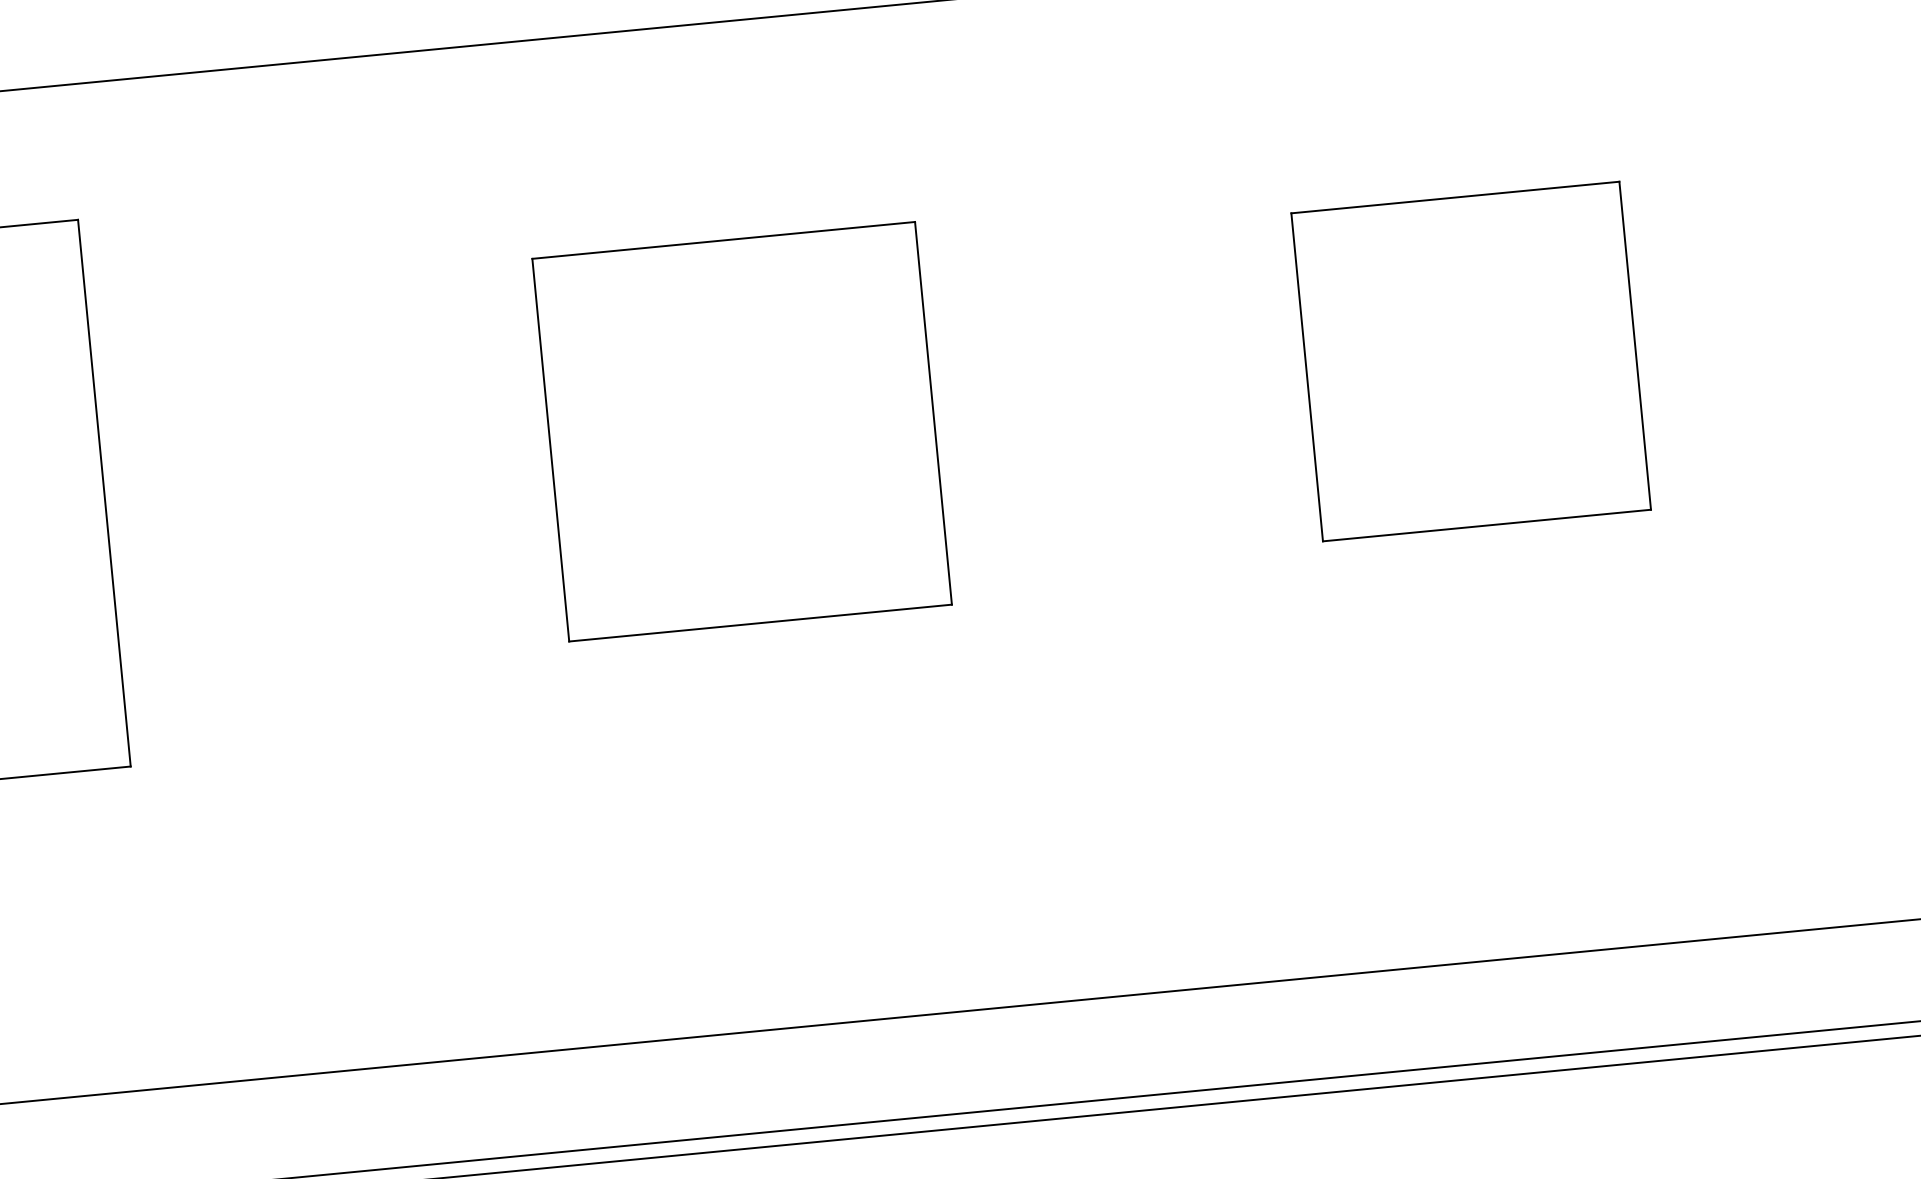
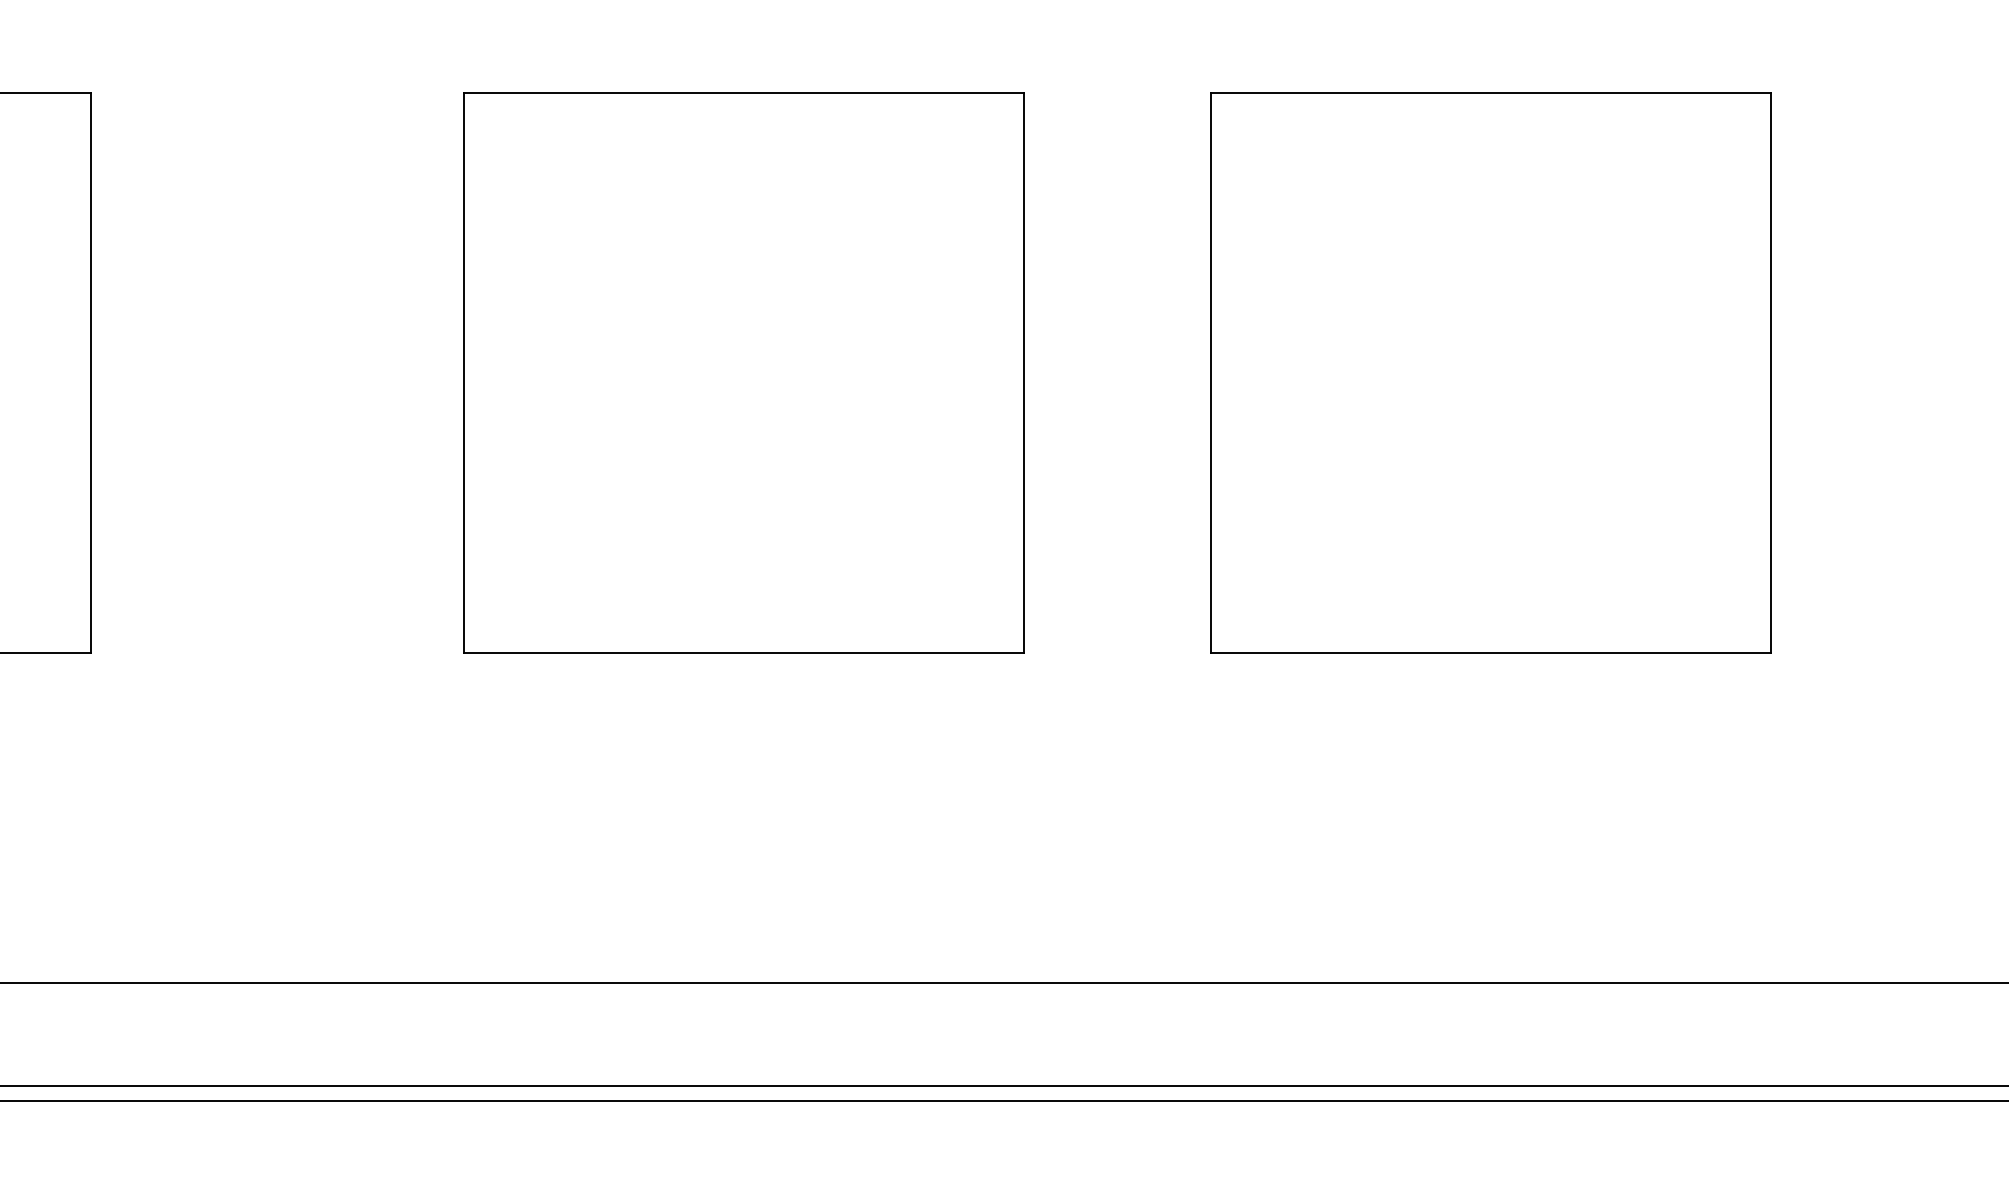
part: (1470, 361) -> (1490, 372), size x1.67
part: (741, 431) -> (743, 372), size x1.43

